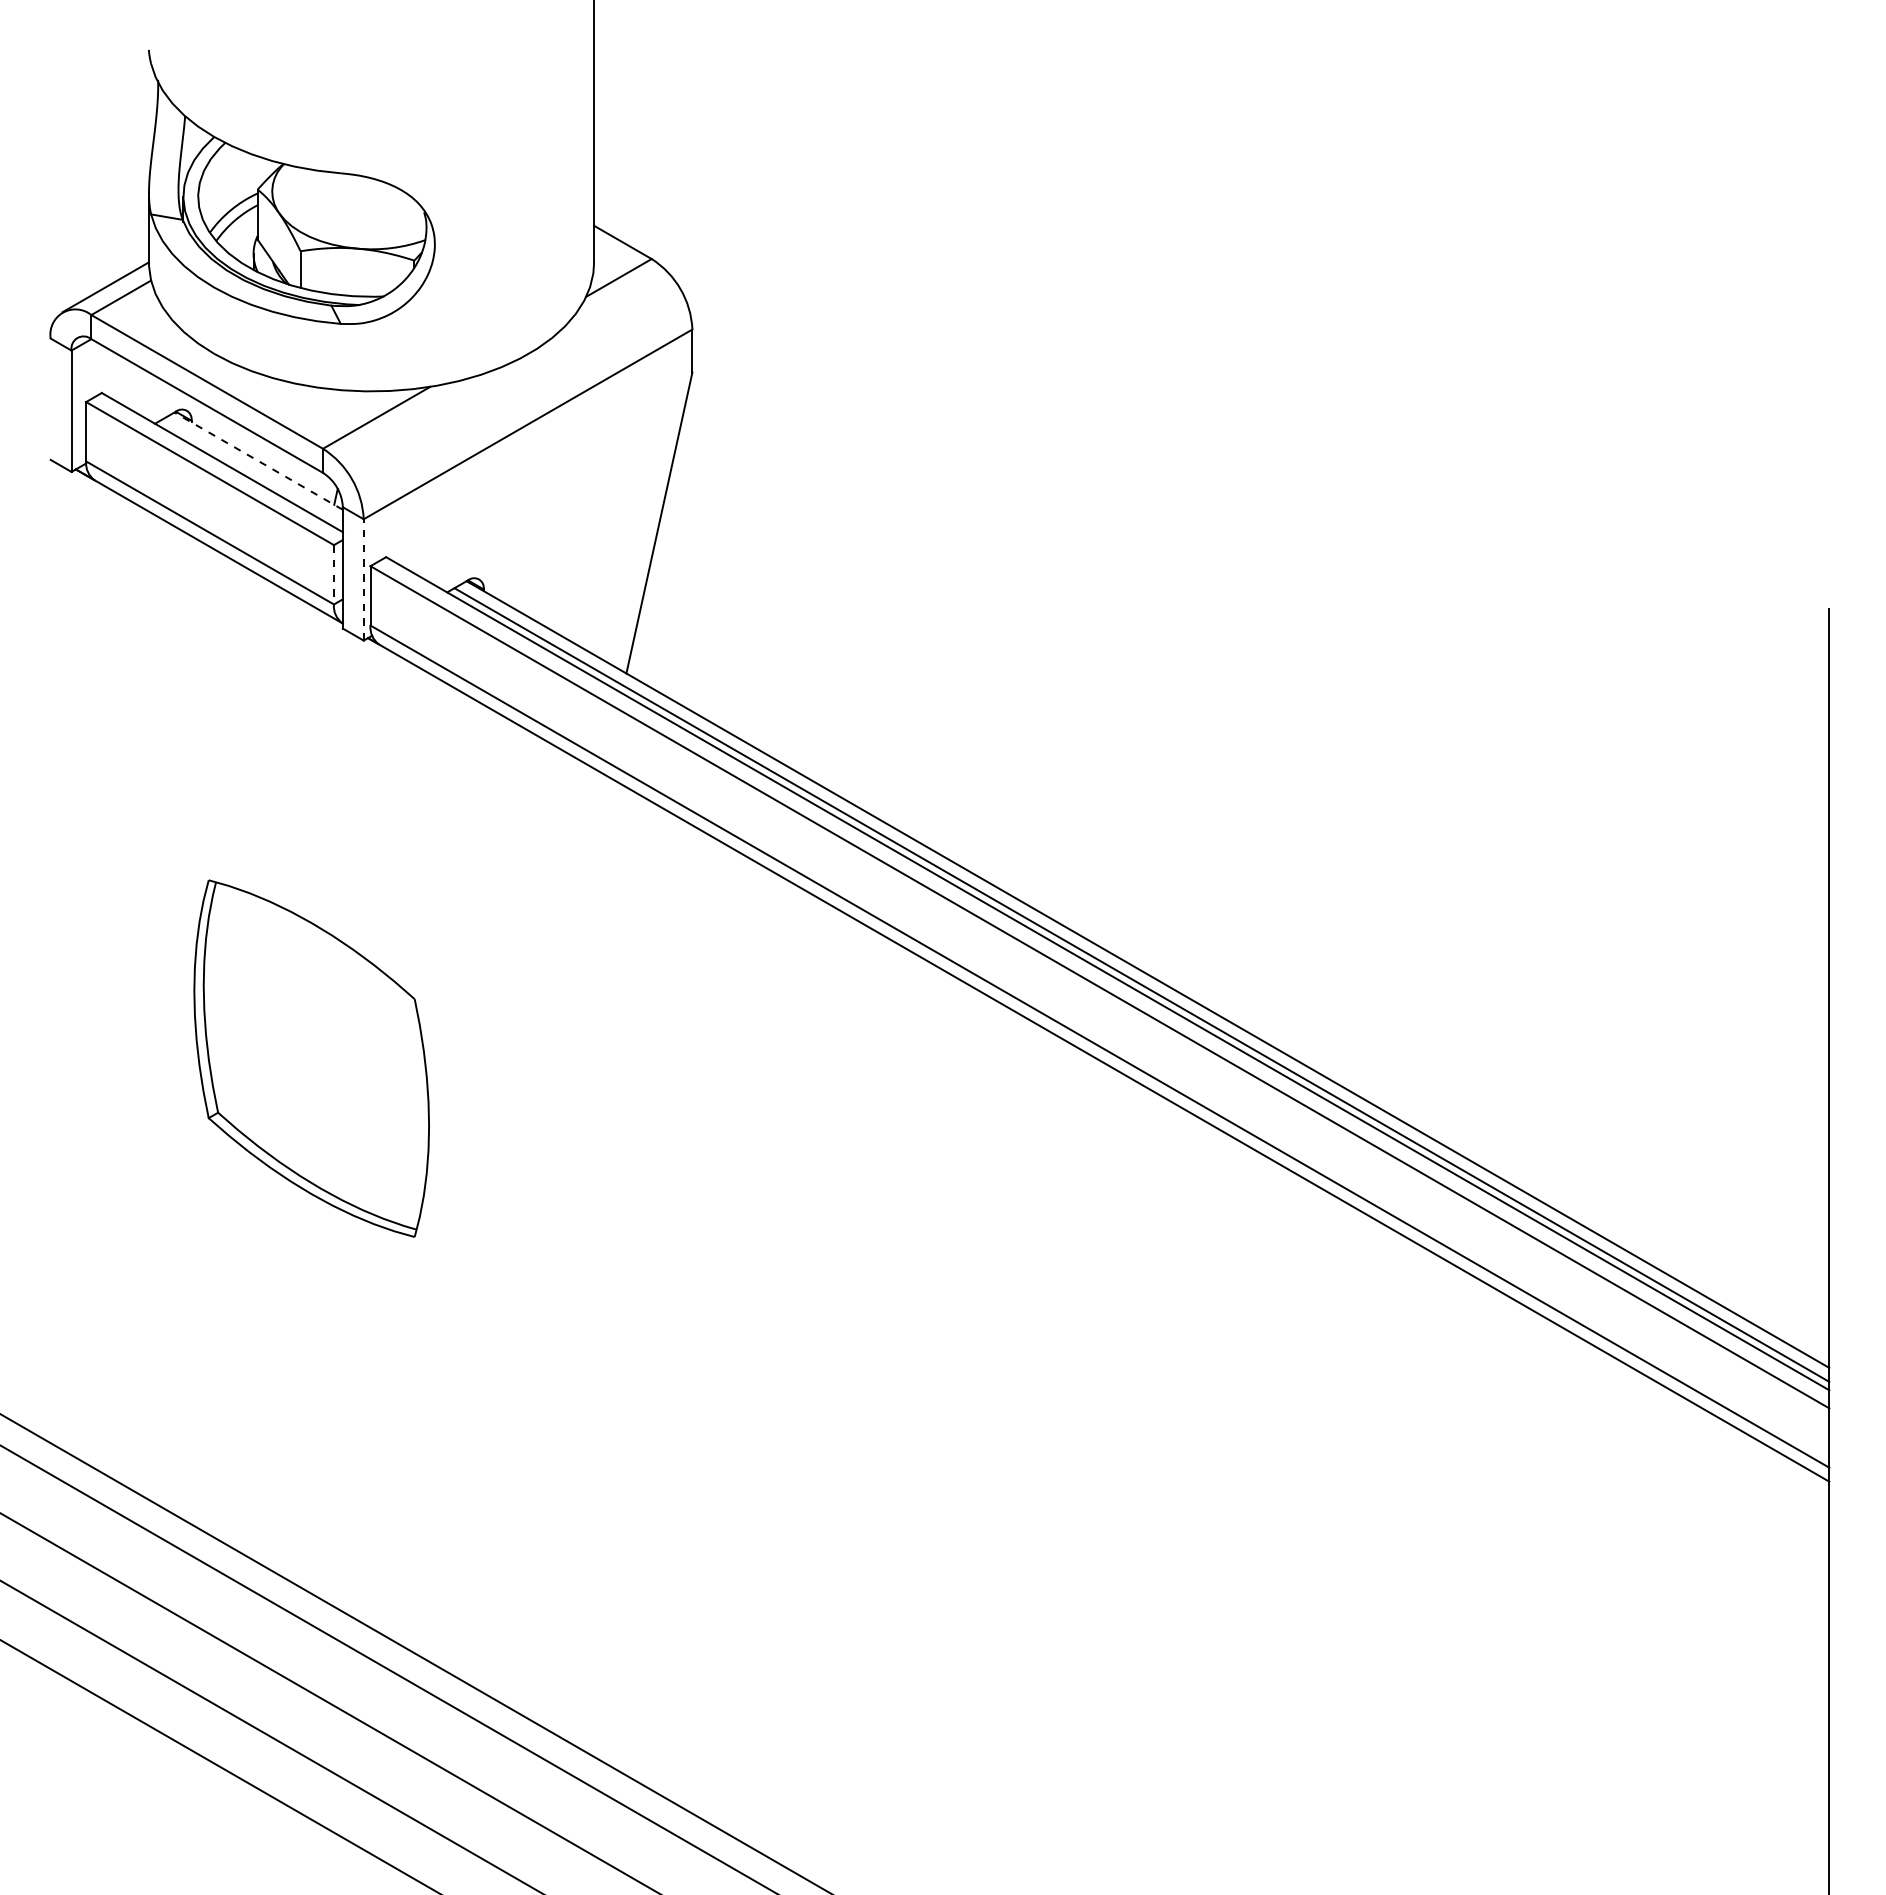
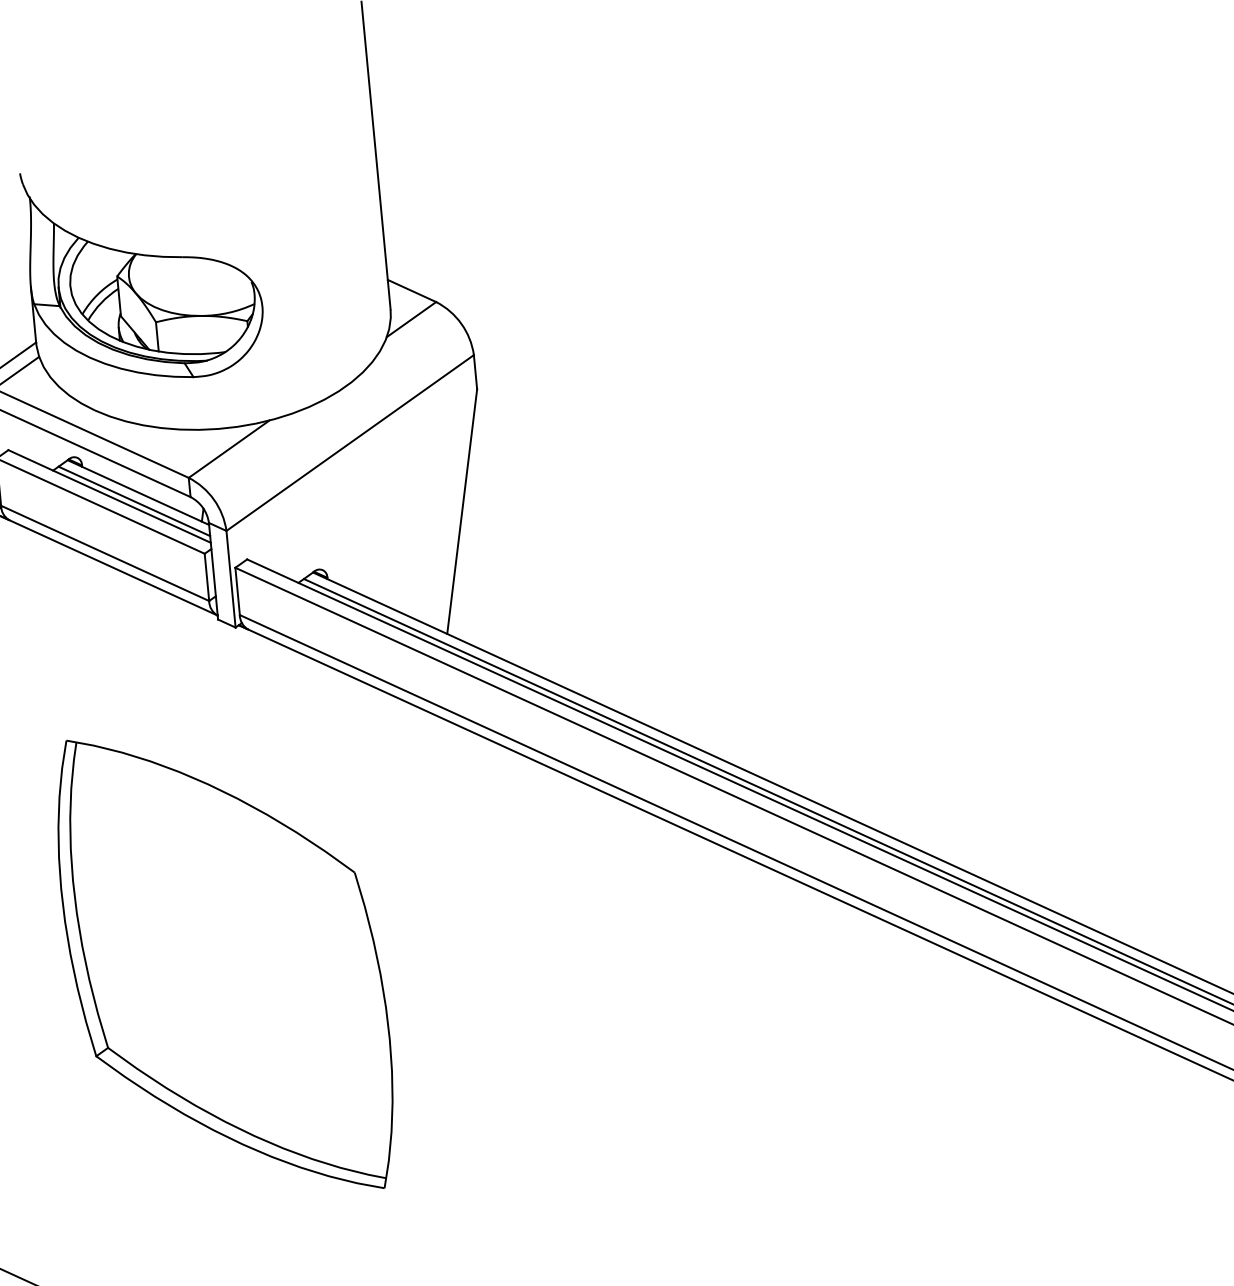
line: (258, 460) -> (138, 492), dashed -> solid
line: (252, 471) -> (134, 501), added
line: (333, 574) -> (206, 577), dashed -> solid
line: (363, 579) -> (230, 578), dashed -> solid
part: (311, 1058) -> (225, 964), size x1.67

